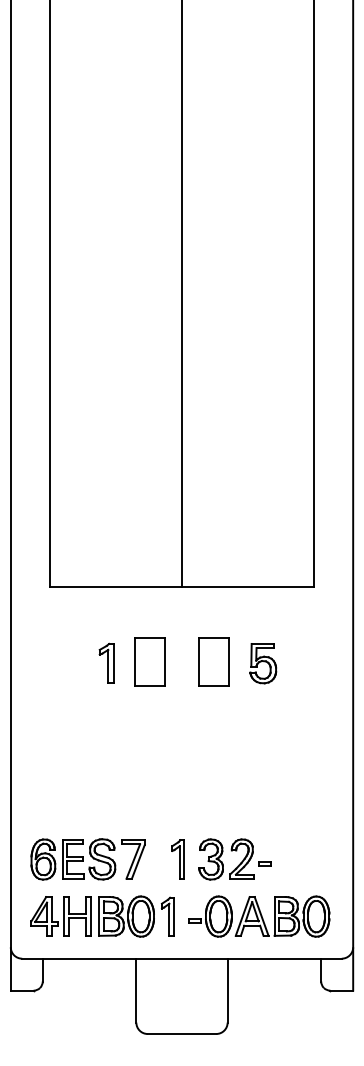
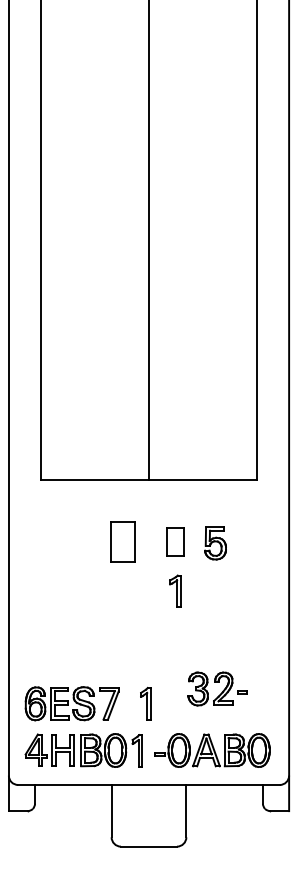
part: (213, 661) -> (174, 541), size x0.7
part: (106, 662) -> (175, 590), moved
part: (239, 863) -> (221, 692), moved

